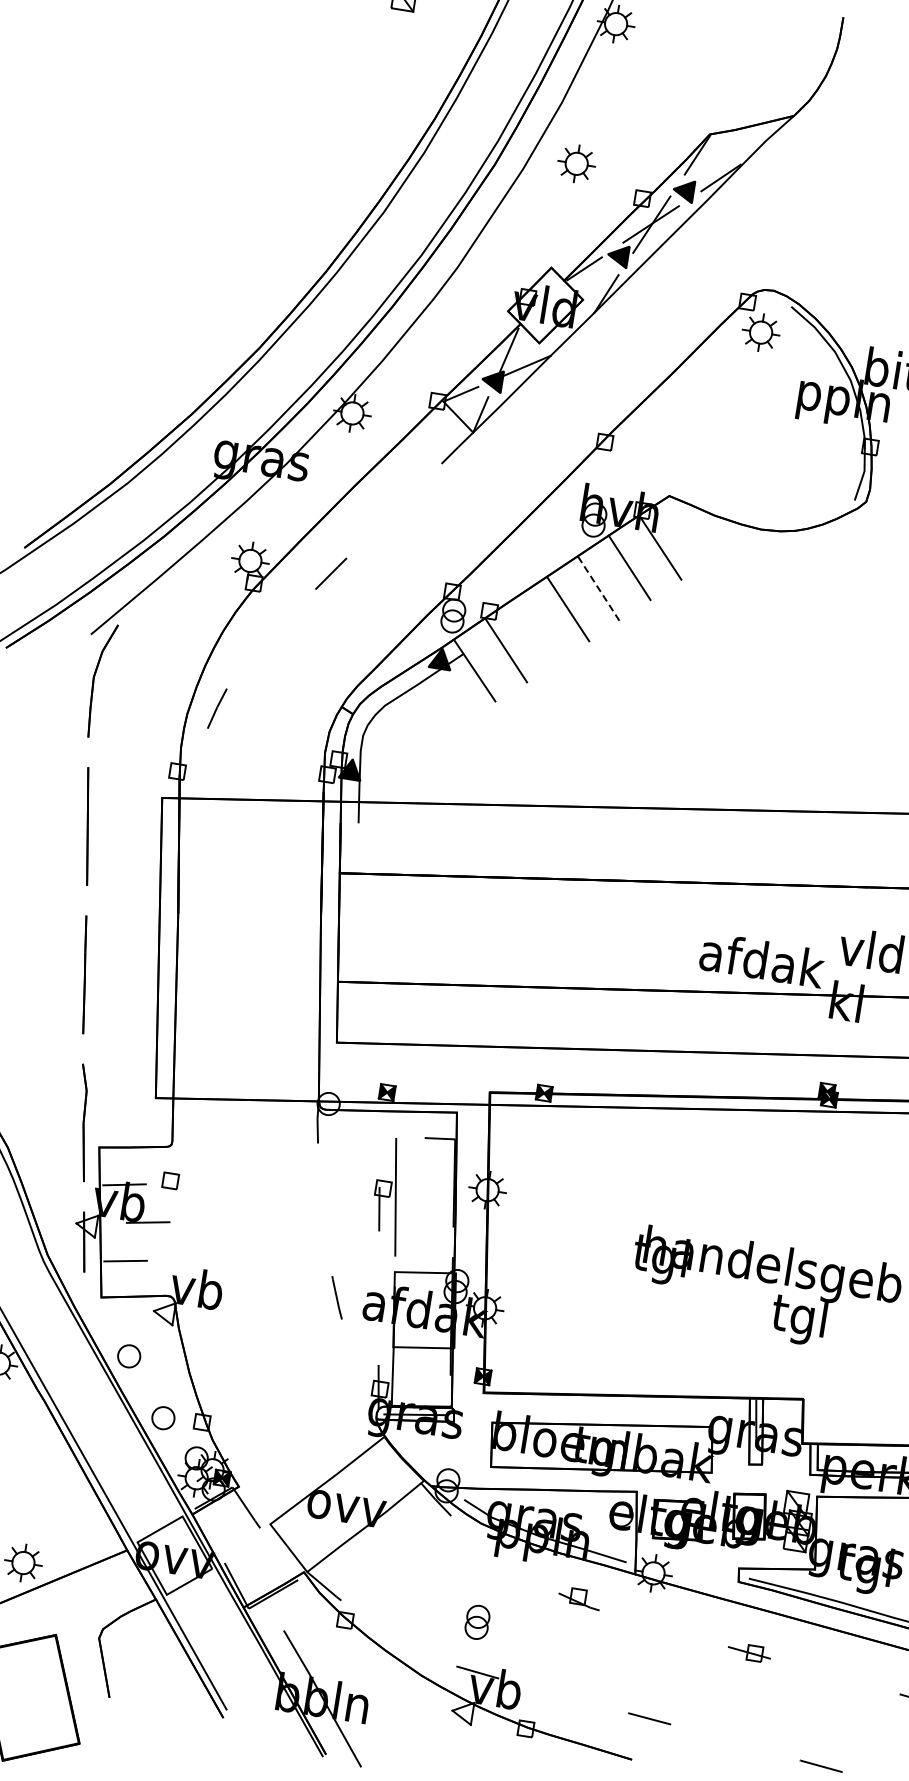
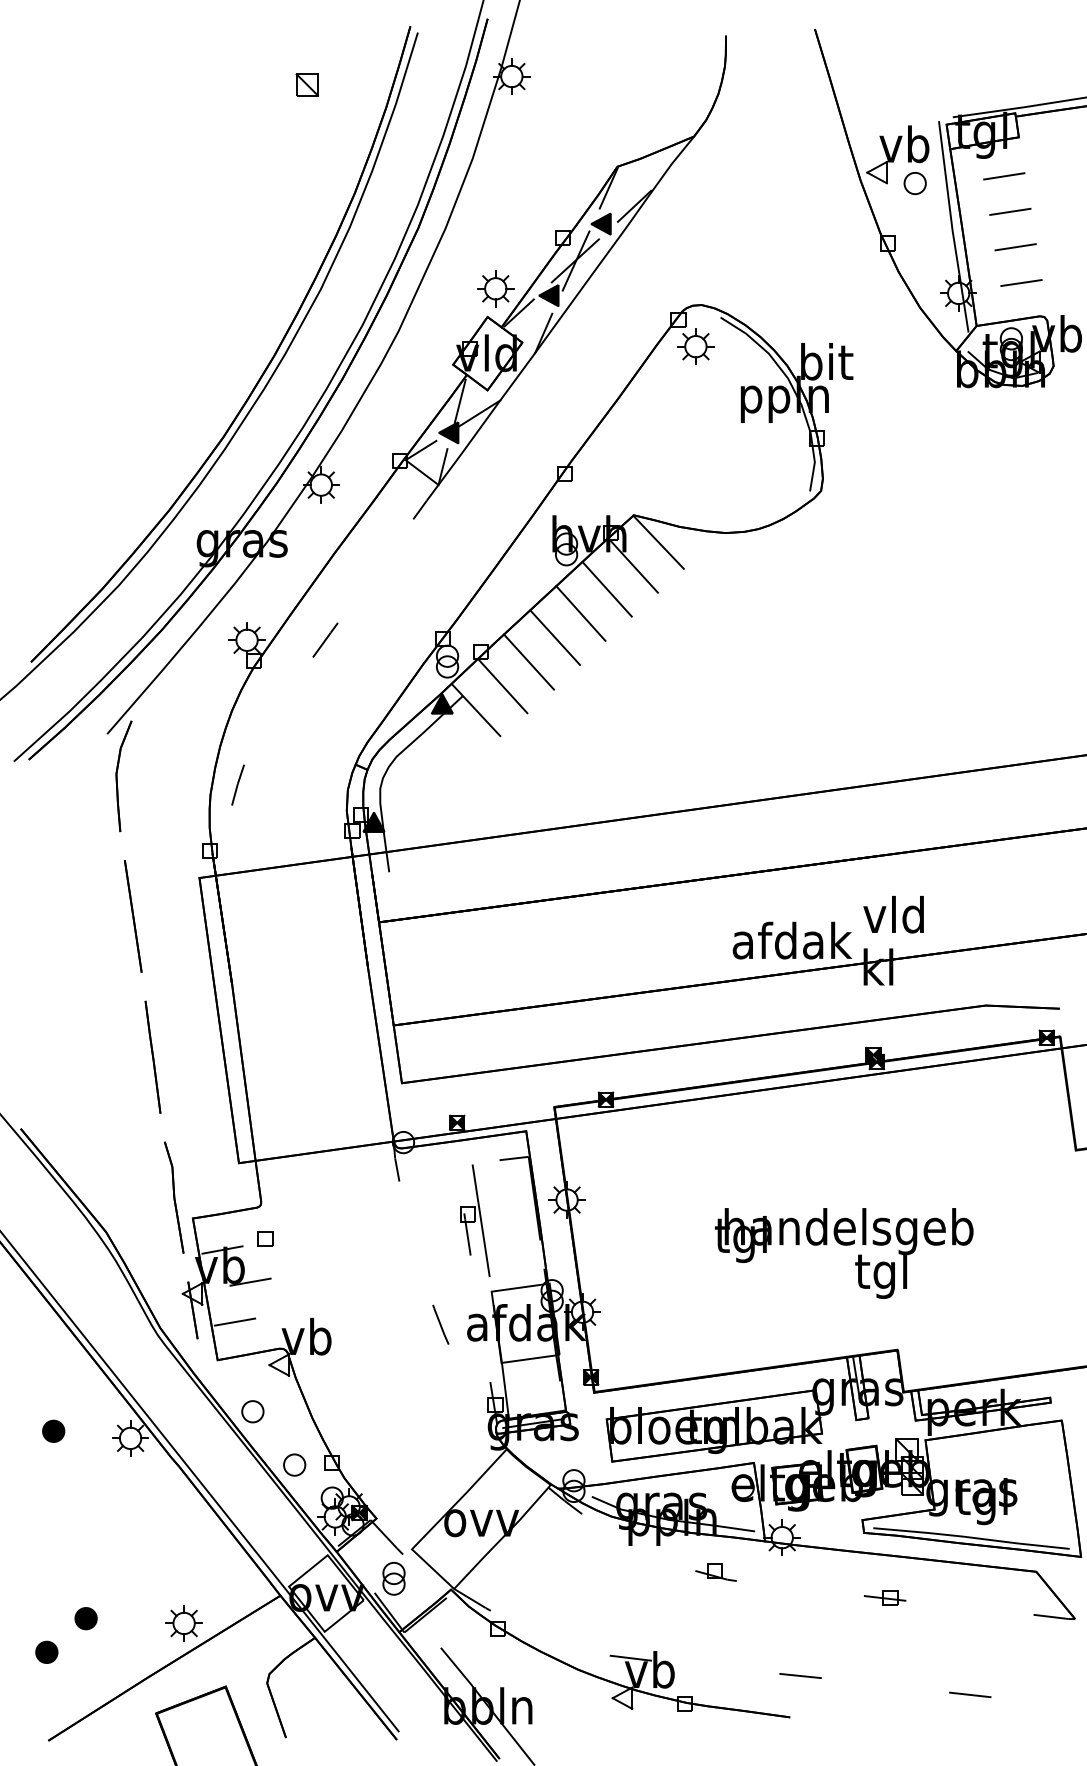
part: (576, 163) -> (495, 288), moved
line: (690, 527) -> (658, 541), added
line: (598, 588) -> (580, 613), dashed -> solid
line: (537, 629) -> (529, 661), added
part: (477, 1622) -> (393, 1578), moved

